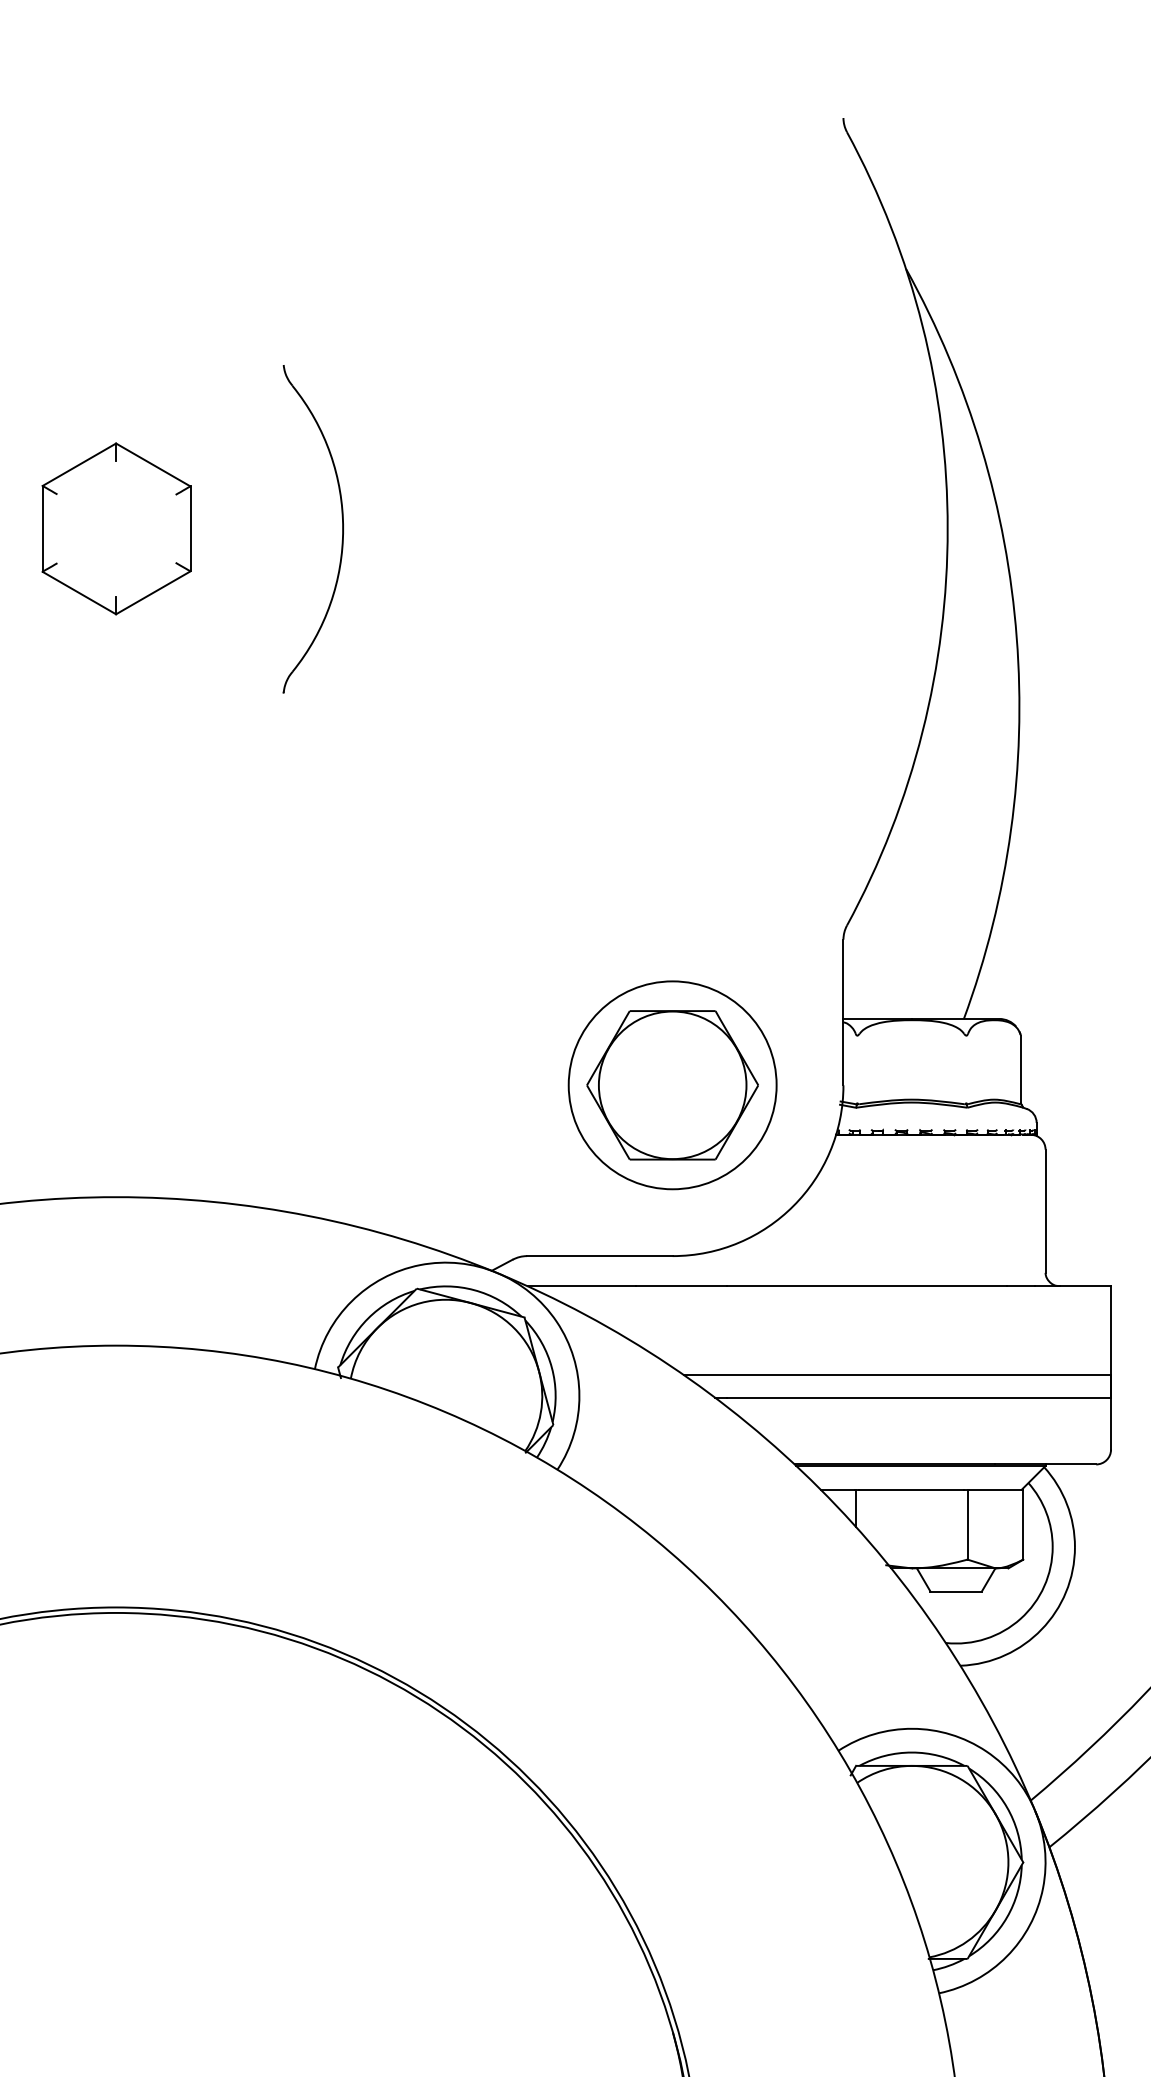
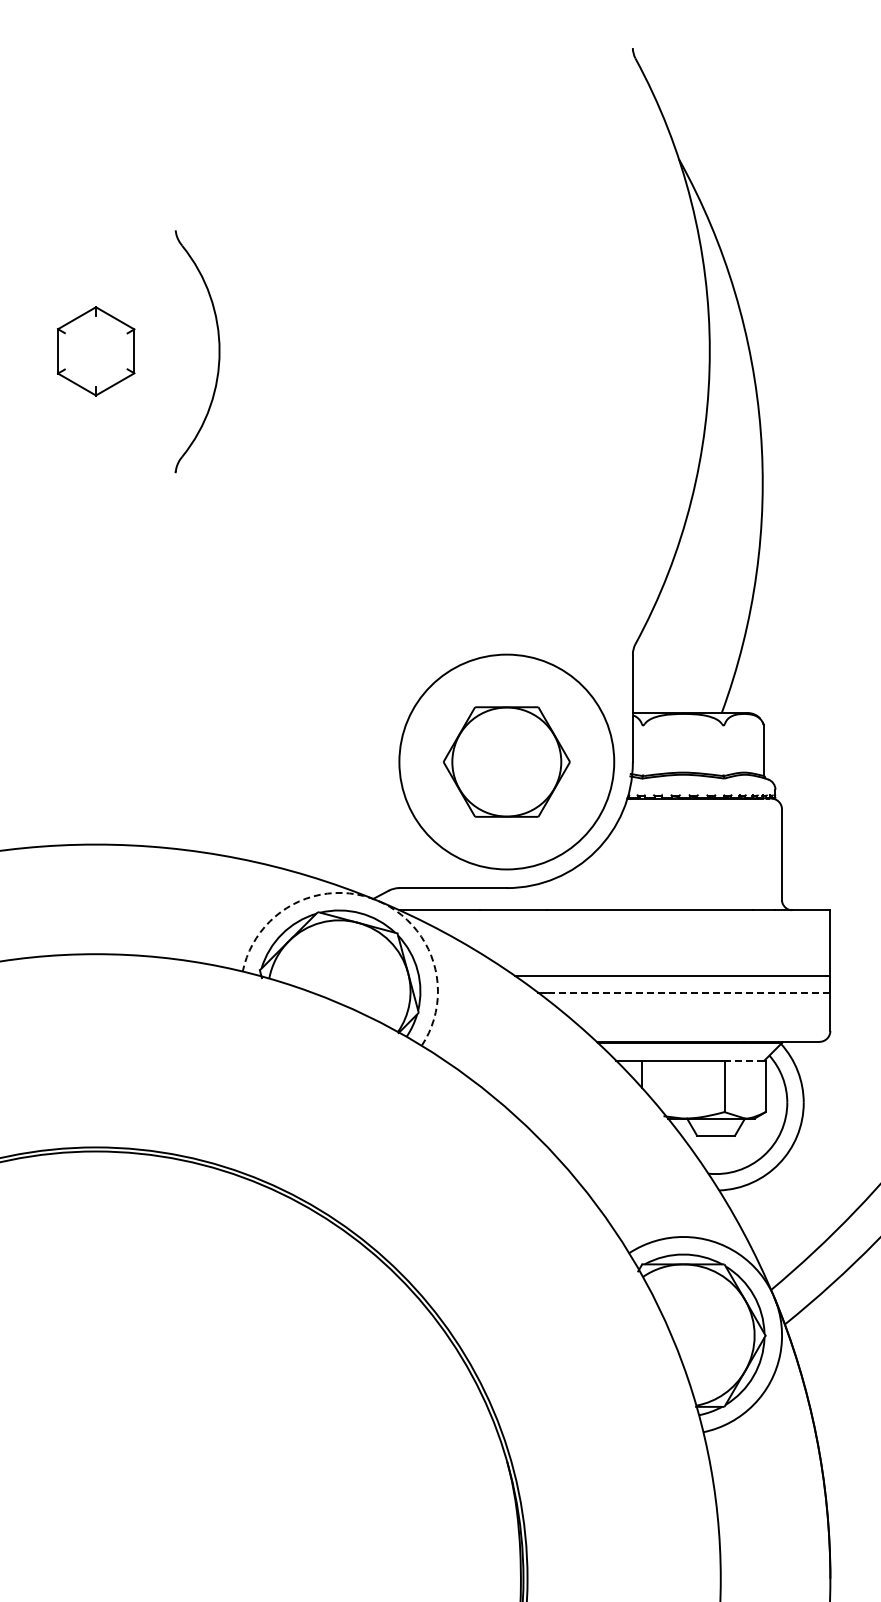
part: (115, 529) -> (95, 351), size x0.7
part: (341, 529) -> (218, 351), moved
circle: (672, 1084) -> (506, 761), size x1.4
arc: (497, 1272) -> (377, 900), solid -> dashed
line: (918, 1397) -> (688, 992), solid -> dashed
line: (994, 1489) -> (744, 1060), solid -> dashed

